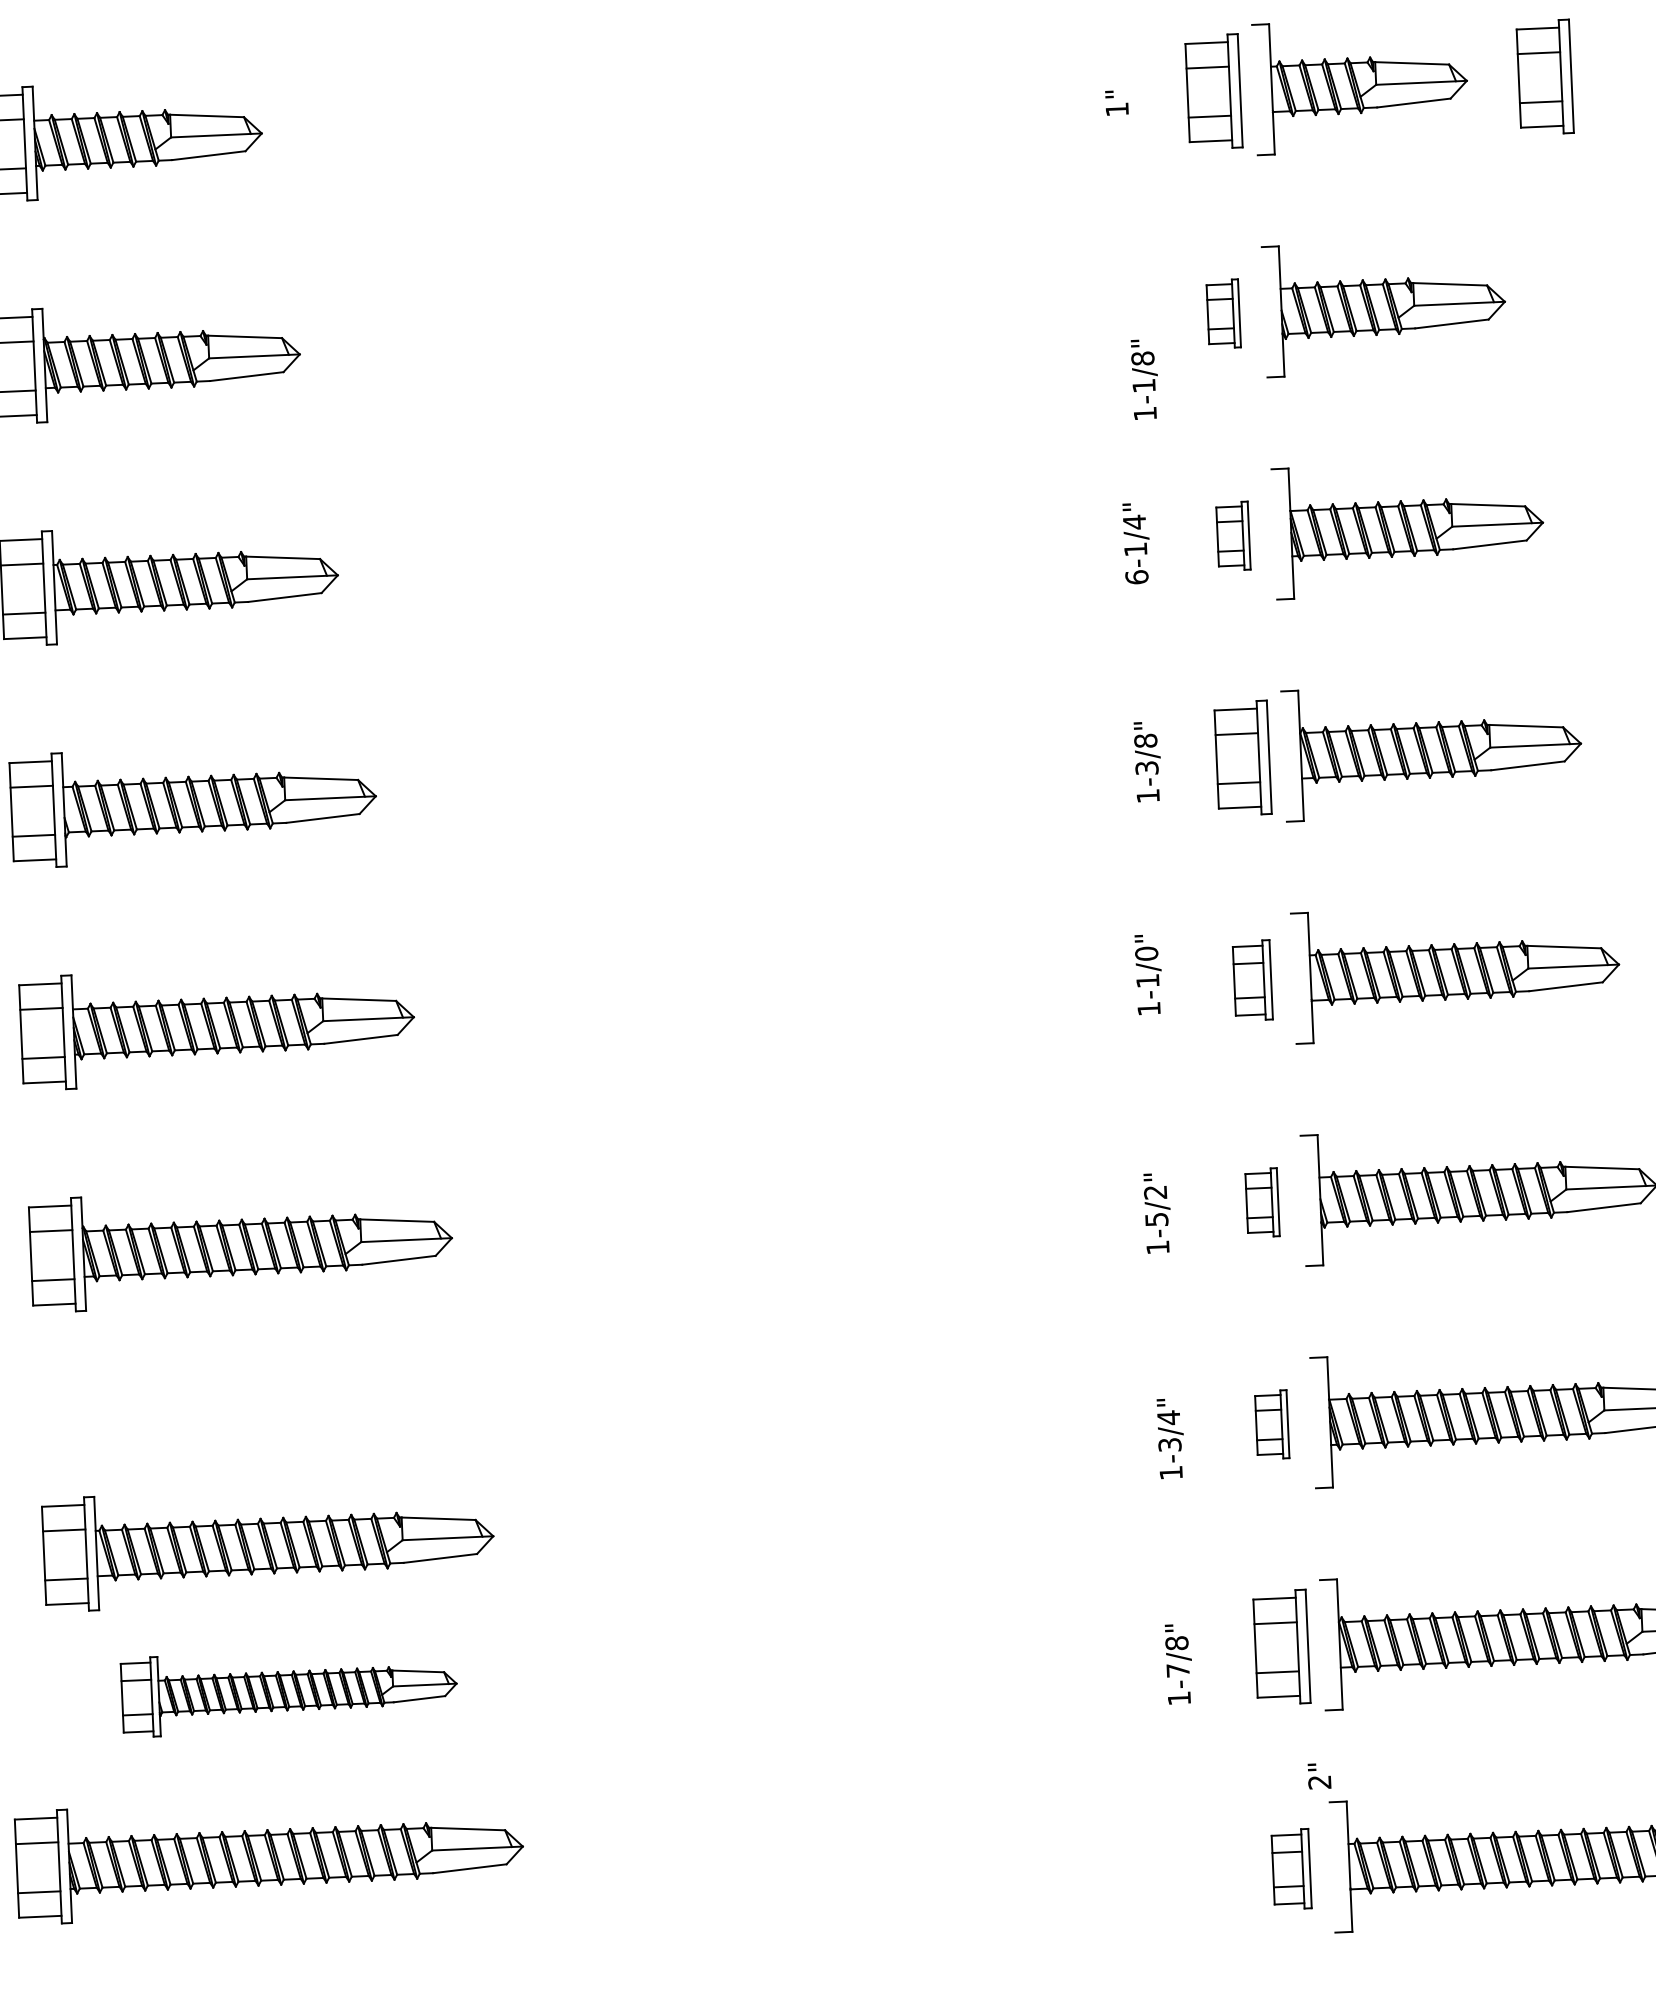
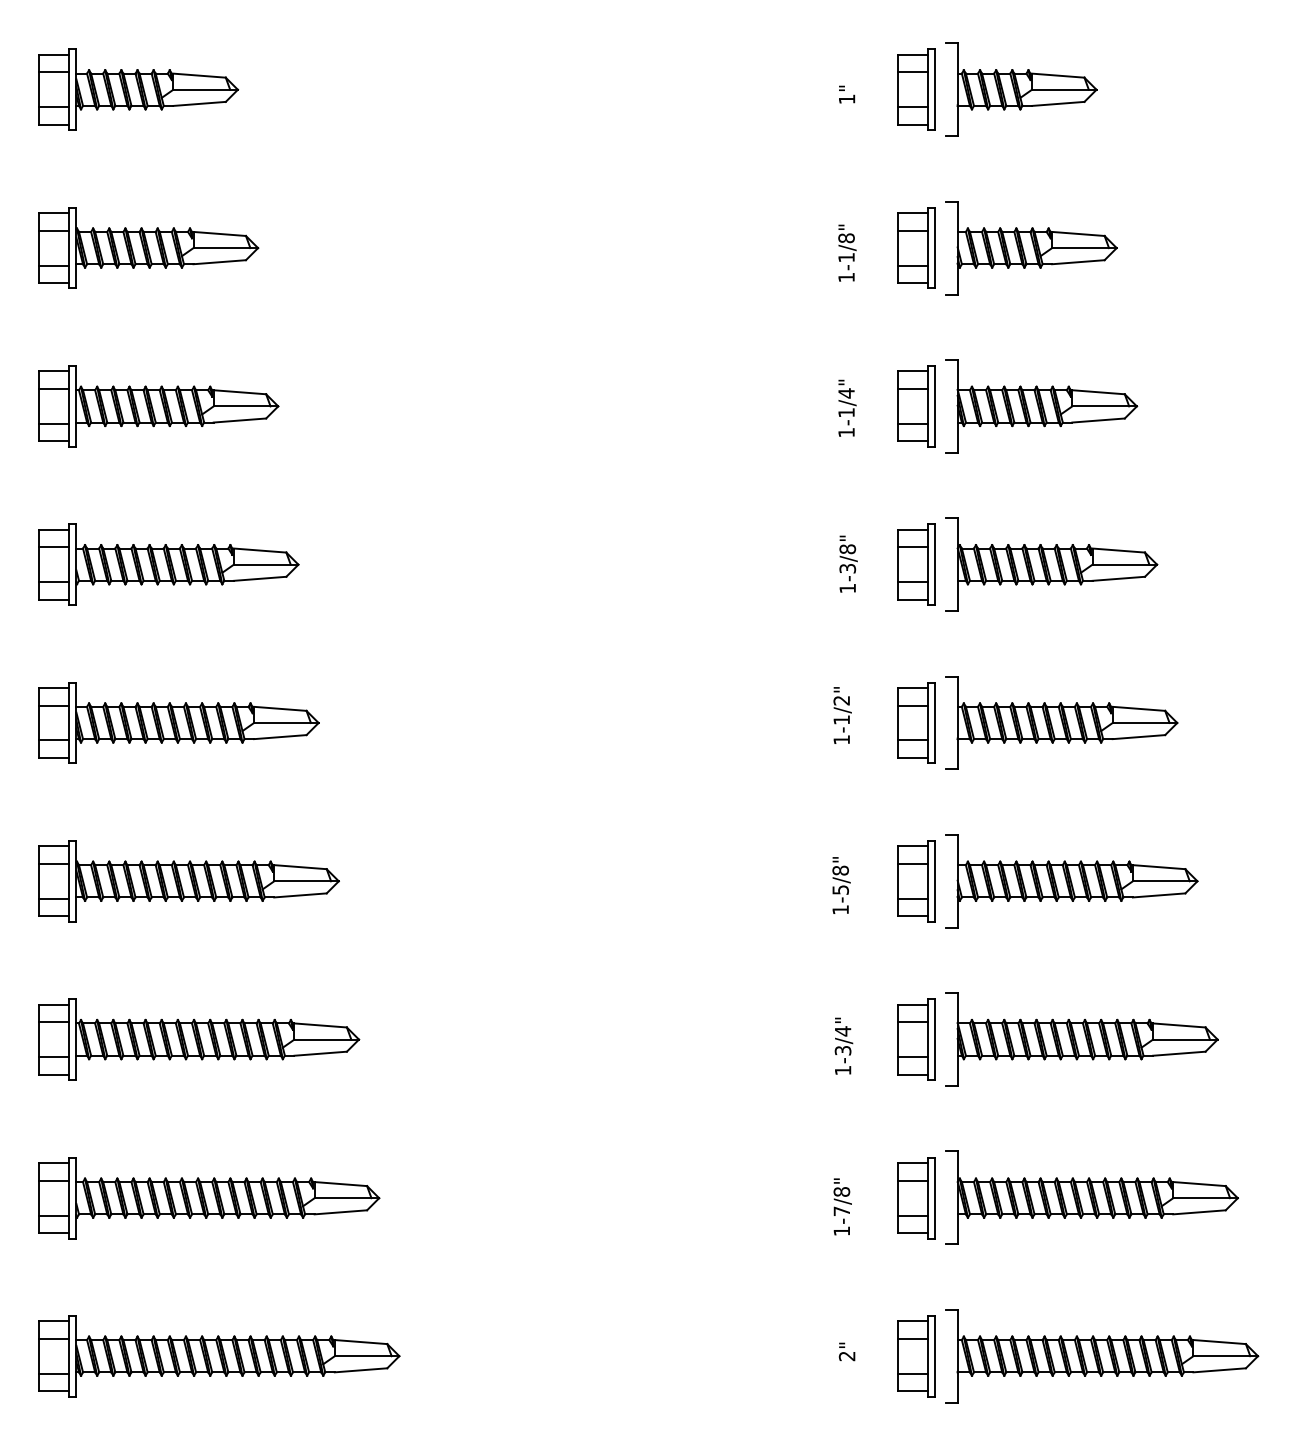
part: (1545, 77) -> (1152, 89), removed
part: (1223, 313) -> (916, 247), size x1.67
text: (1145, 378) -> (847, 252), moved
part: (1233, 536) -> (916, 406), size x1.67
text: (1136, 577) -> (846, 432), 6-1/4" -> 1-1/4"
text: (1146, 953) -> (841, 700), 1-1/0" -> 1-1/2"
part: (1252, 979) -> (916, 722), size x1.43
text: (1155, 1192) -> (840, 870), 1-5/2" -> 1-5/8"
part: (1262, 1203) -> (916, 881), size x1.67
part: (1272, 1424) -> (916, 1039), size x1.67
part: (269, 1545) -> (199, 1039), moved
part: (289, 1691) -> (209, 1198), size x1.43
text: (1318, 1775) -> (846, 1351), moved
part: (270, 1858) -> (219, 1356), moved
part: (1291, 1869) -> (916, 1356), size x1.43

